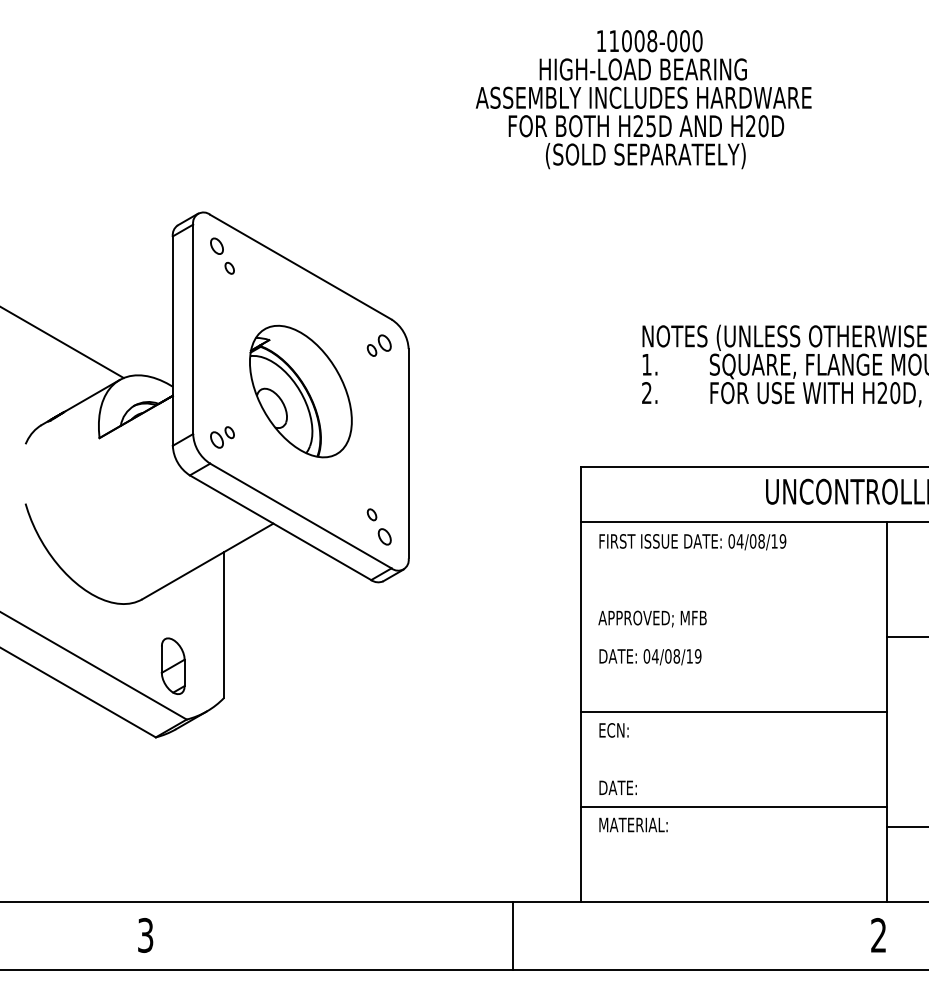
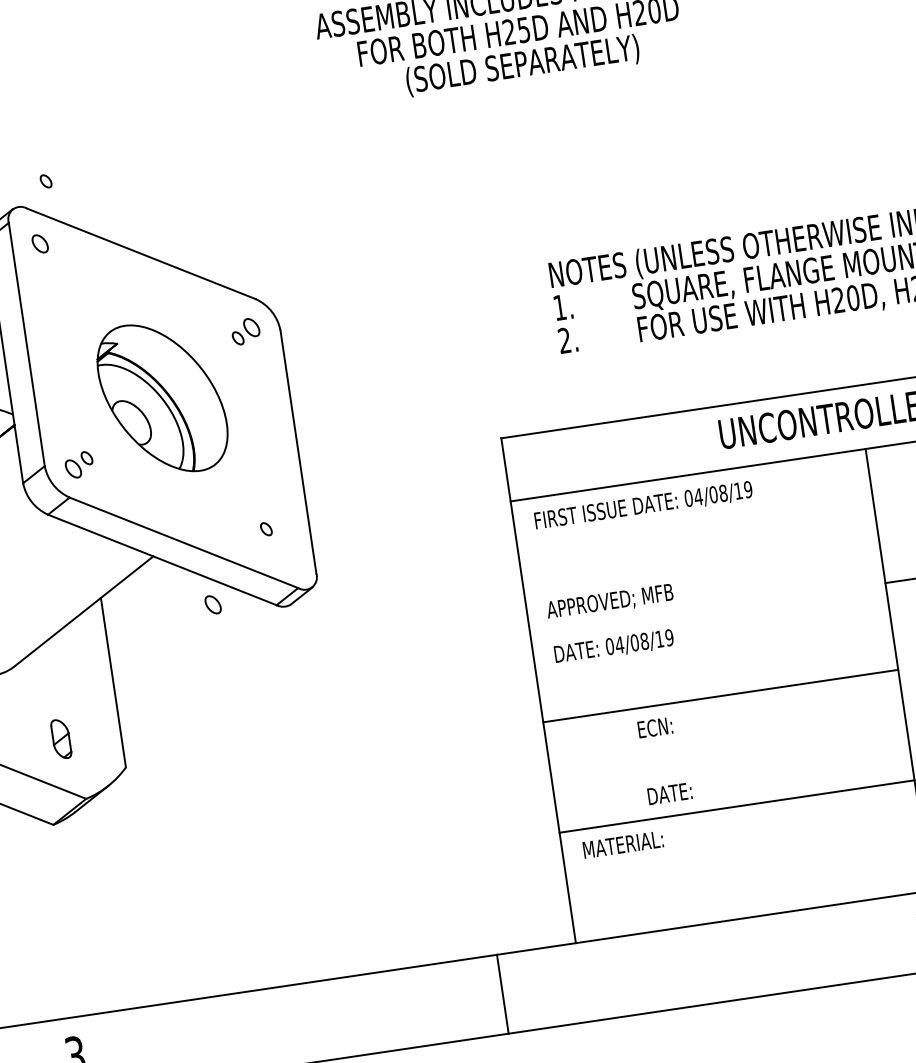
part: (229, 268) -> (45, 181), moved
part: (384, 536) -> (212, 604), moved
part: (172, 665) -> (60, 738), size x0.6
text: (617, 758) -> (664, 759), moved

